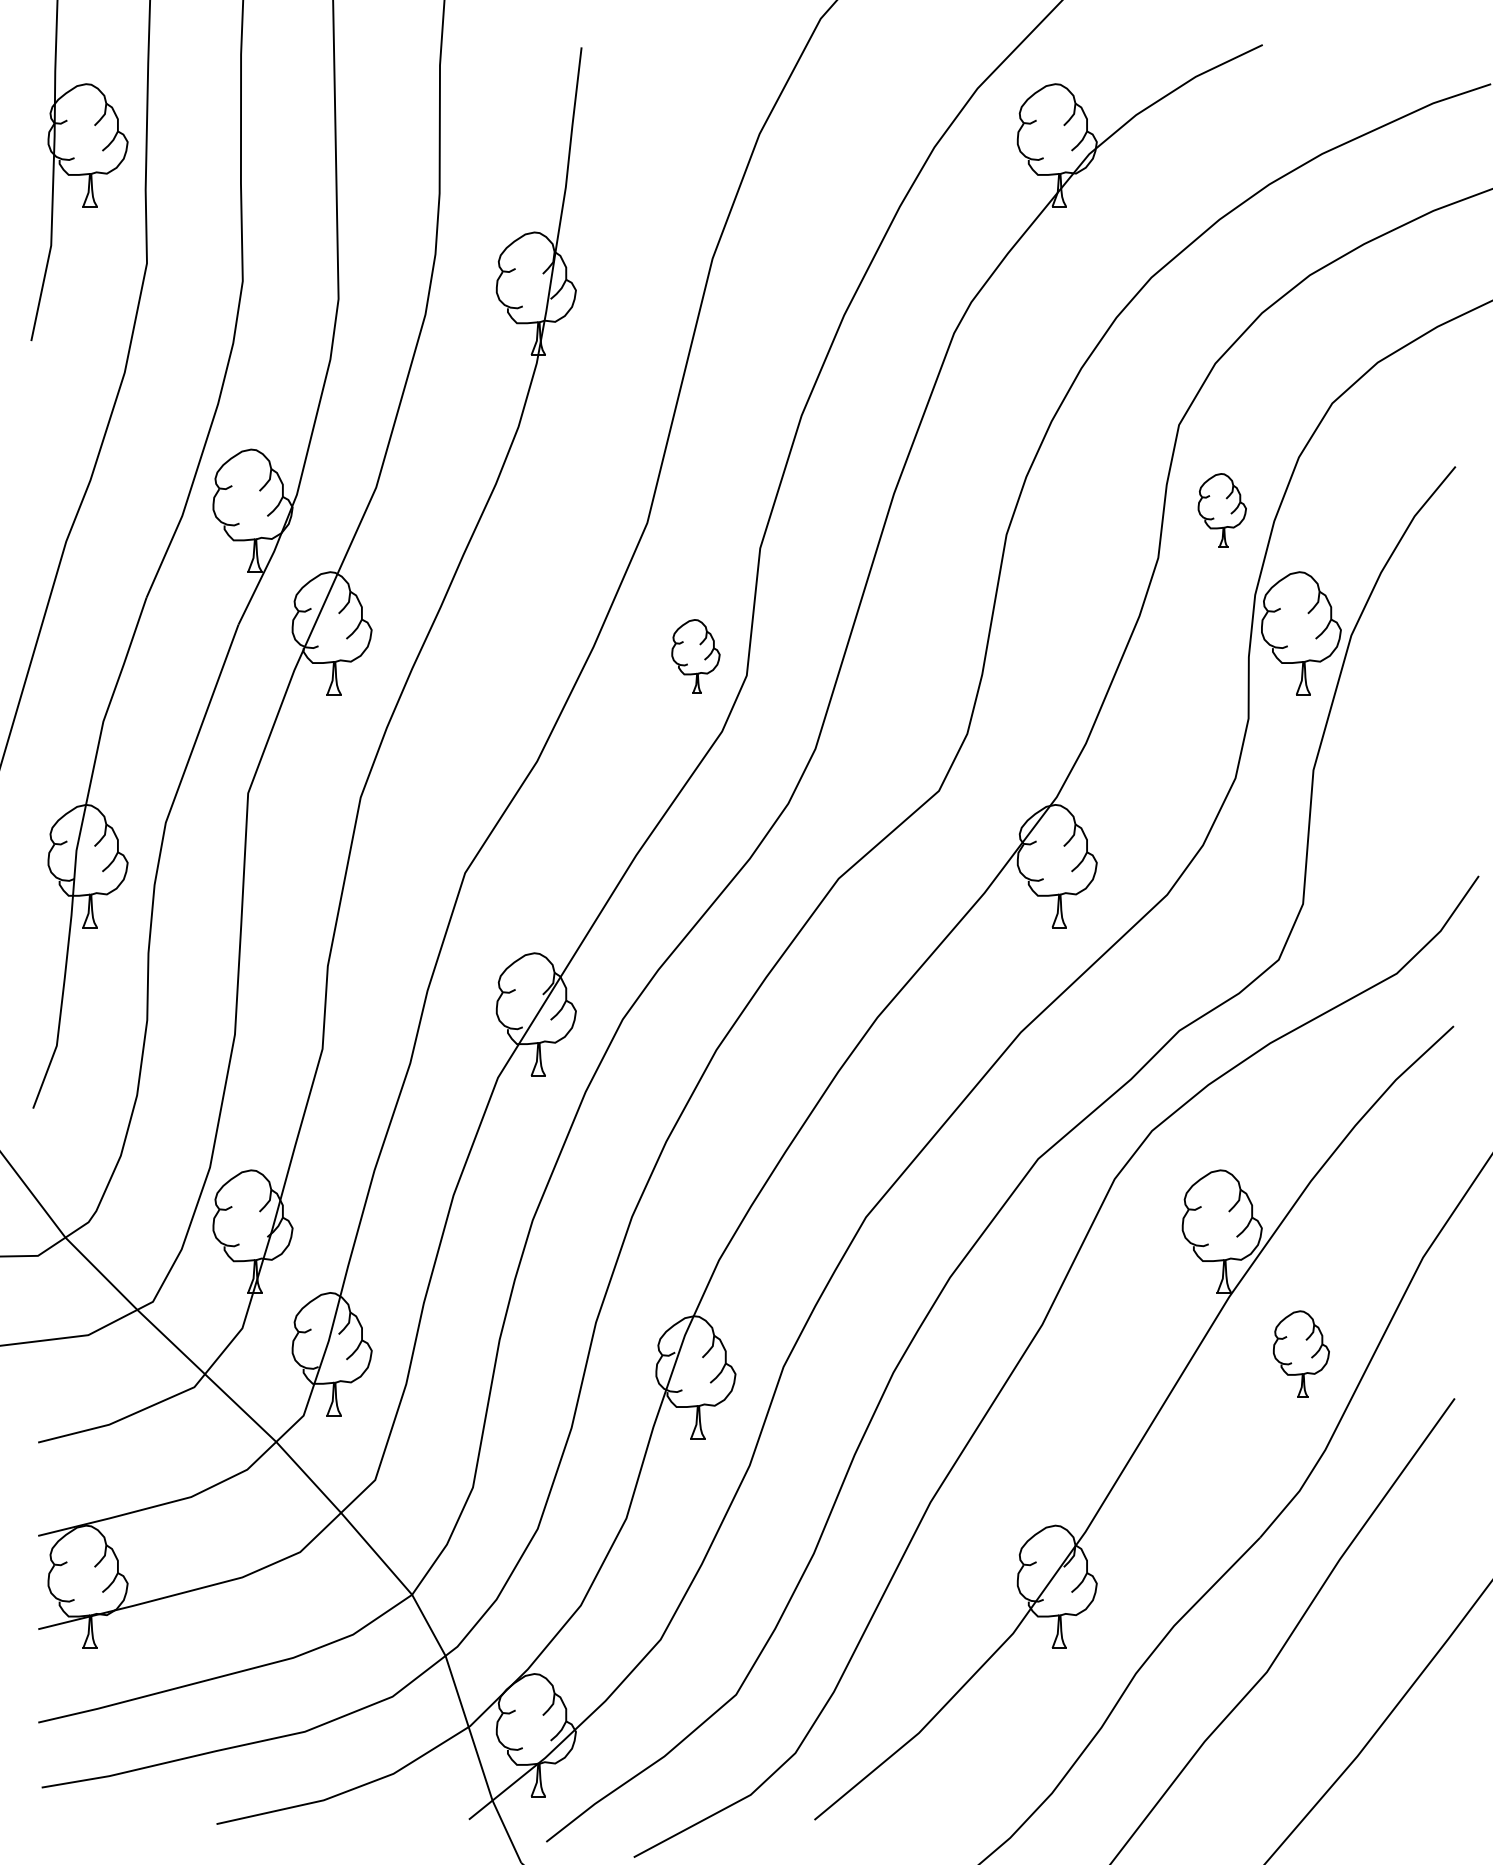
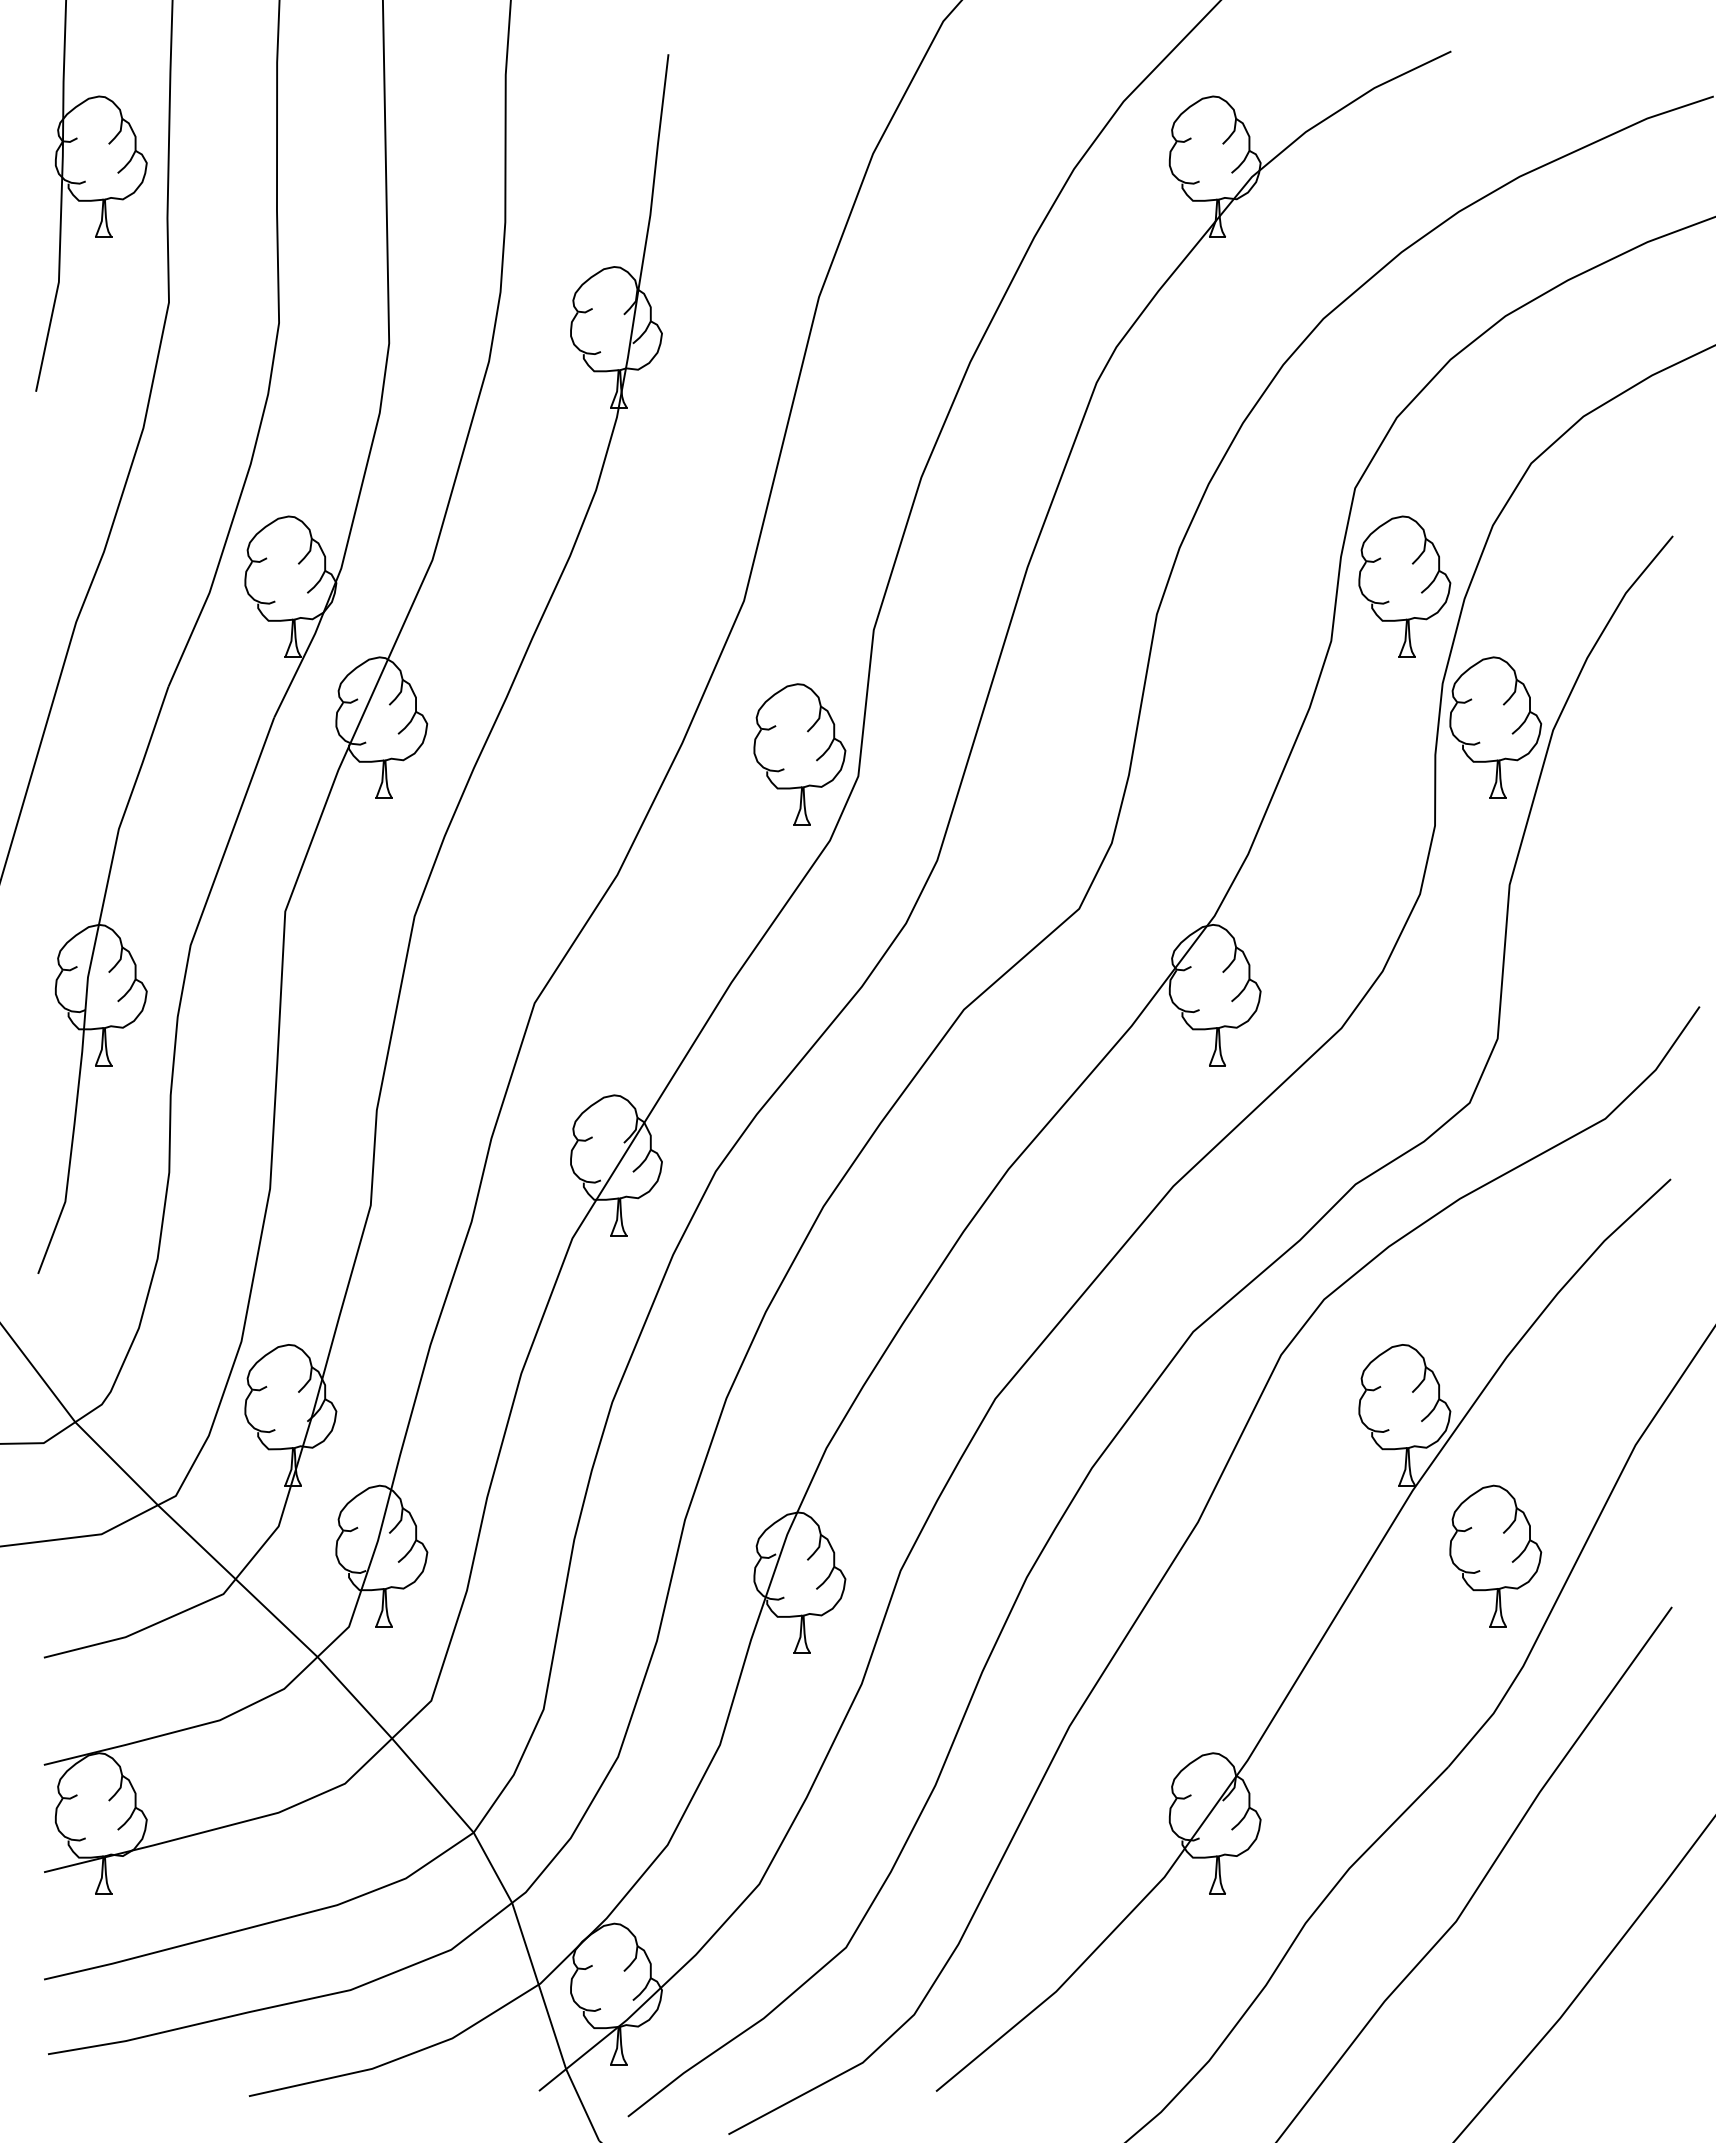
part: (1222, 510) -> (1404, 586), size x1.67
part: (695, 656) -> (799, 754), size x1.67
part: (1301, 1353) -> (1495, 1555), size x1.43

